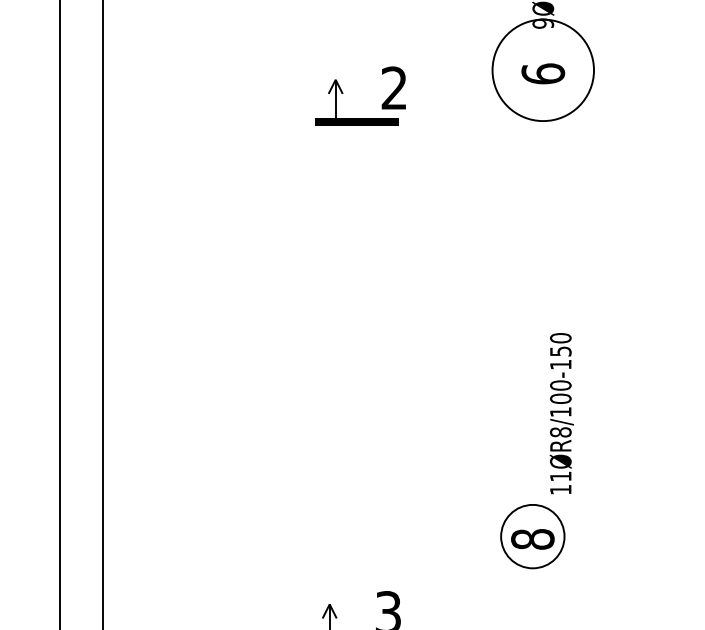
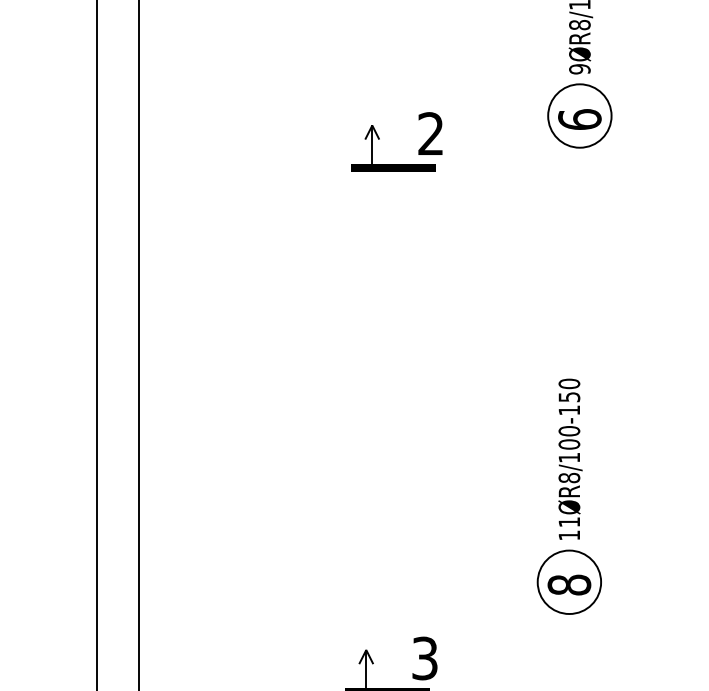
circle: (542, 69) -> (579, 115), size x0.62
text: (561, 412) -> (570, 458), moved

